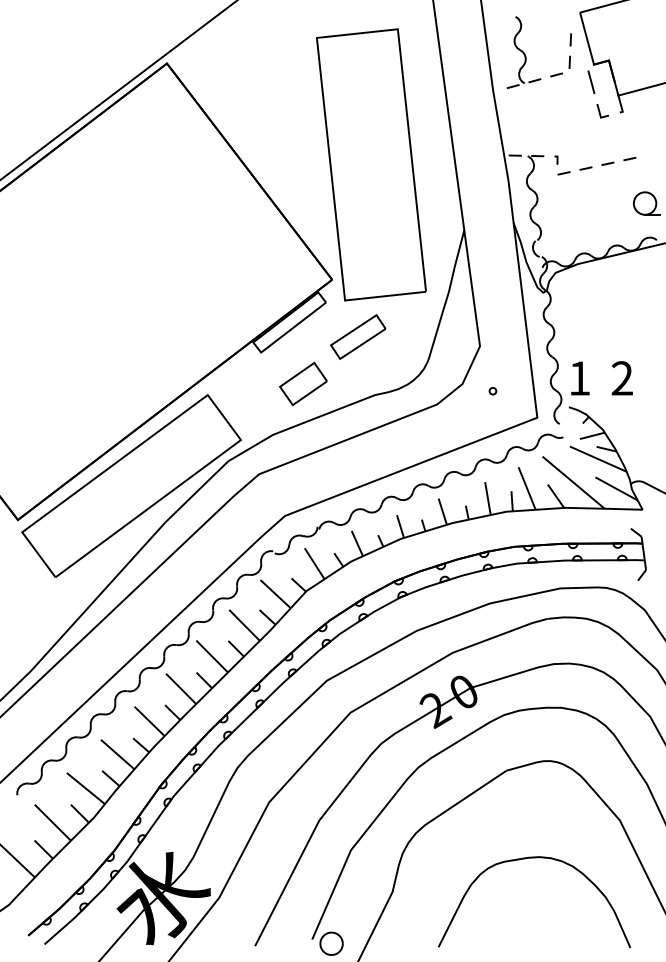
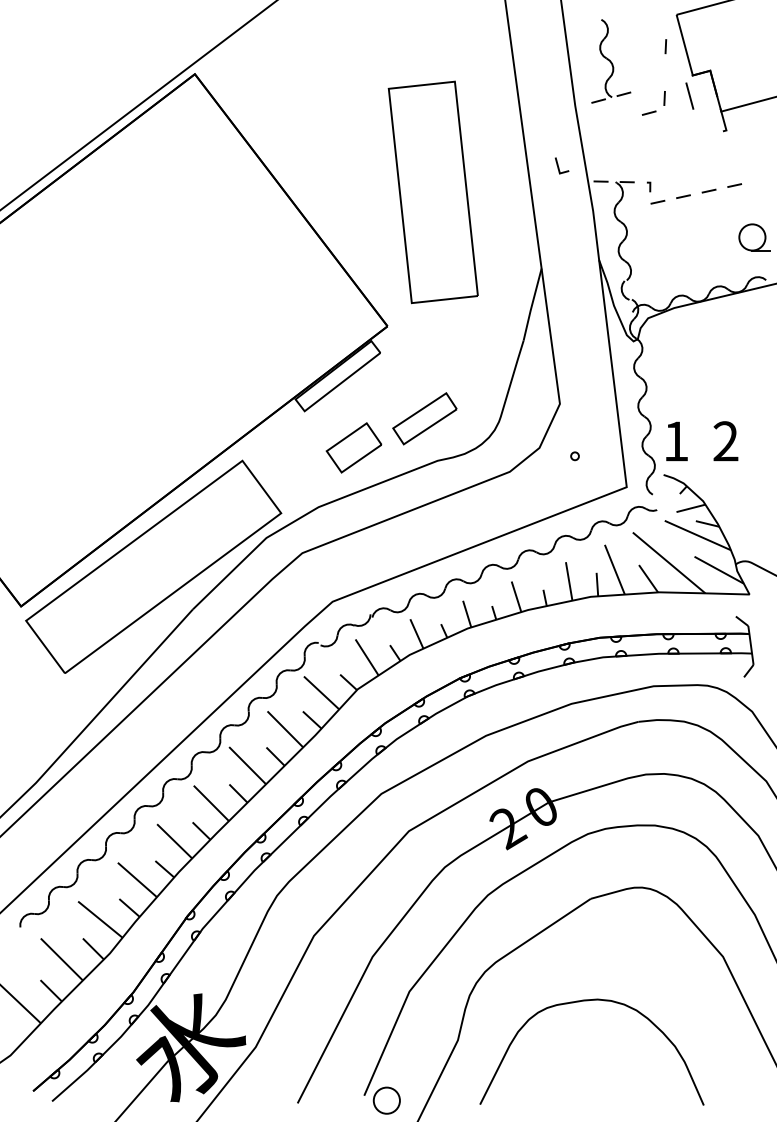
part: (561, 72) -> (654, 110), moved
line: (600, 111) -> (559, 166), moved
part: (371, 164) -> (433, 191), size x0.7
part: (358, 336) -> (425, 418), moved
curve: (525, 859) -> (581, 1002), moved

